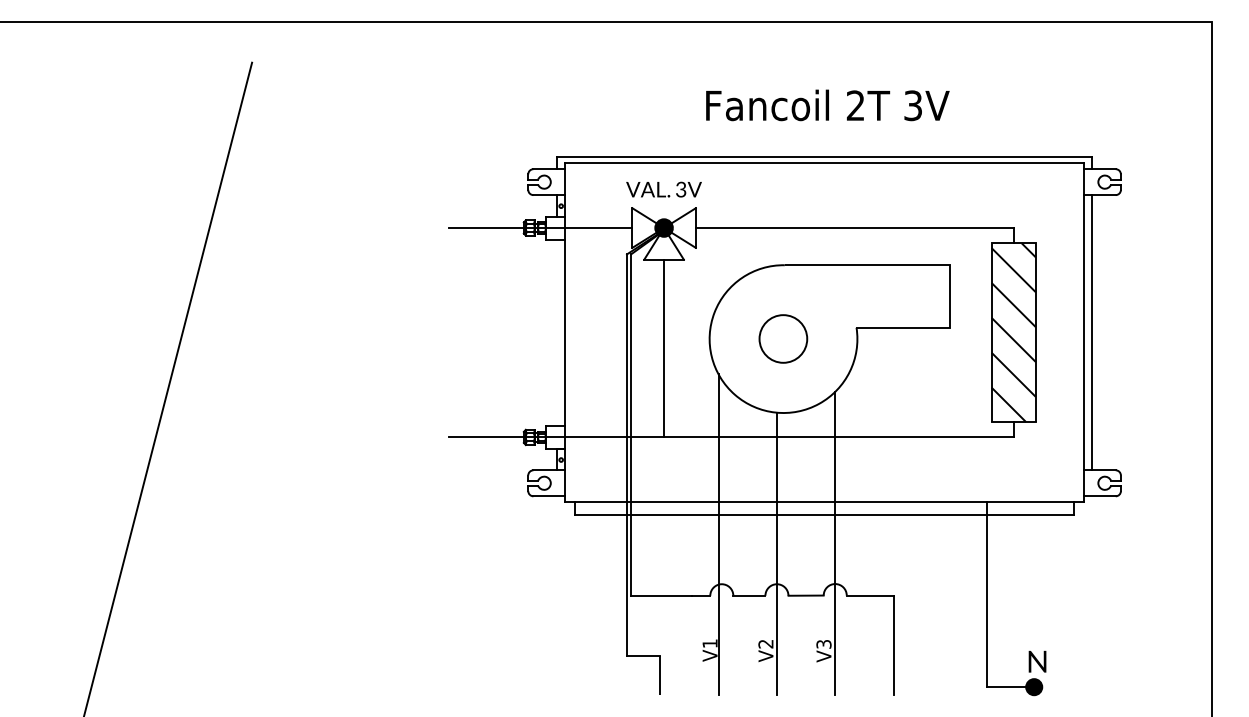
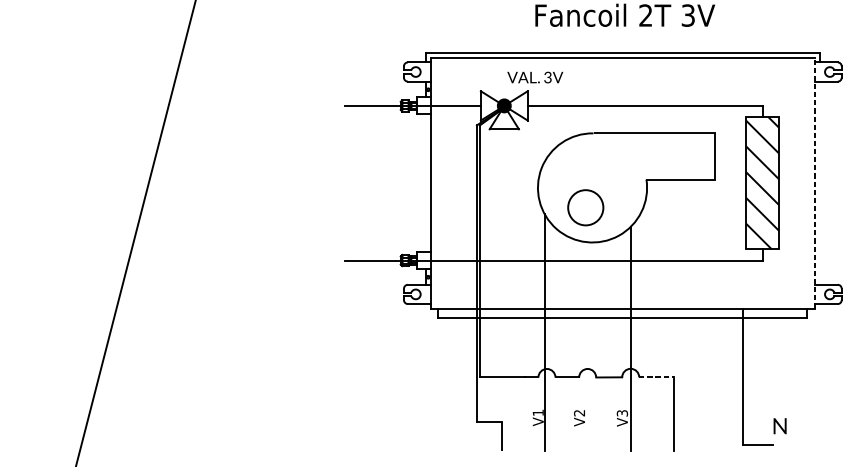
text: (663, 189) -> (534, 77), moved
line: (1084, 332) -> (814, 183), solid -> dashed
line: (1091, 332) -> (819, 183), removed
circle: (783, 338) -> (585, 207), moved
line: (664, 348) -> (504, 194), removed
line: (777, 553) -> (588, 346), removed
line: (870, 595) -> (656, 377), solid -> dashed
fill: (1034, 687) -> (777, 445), removed

